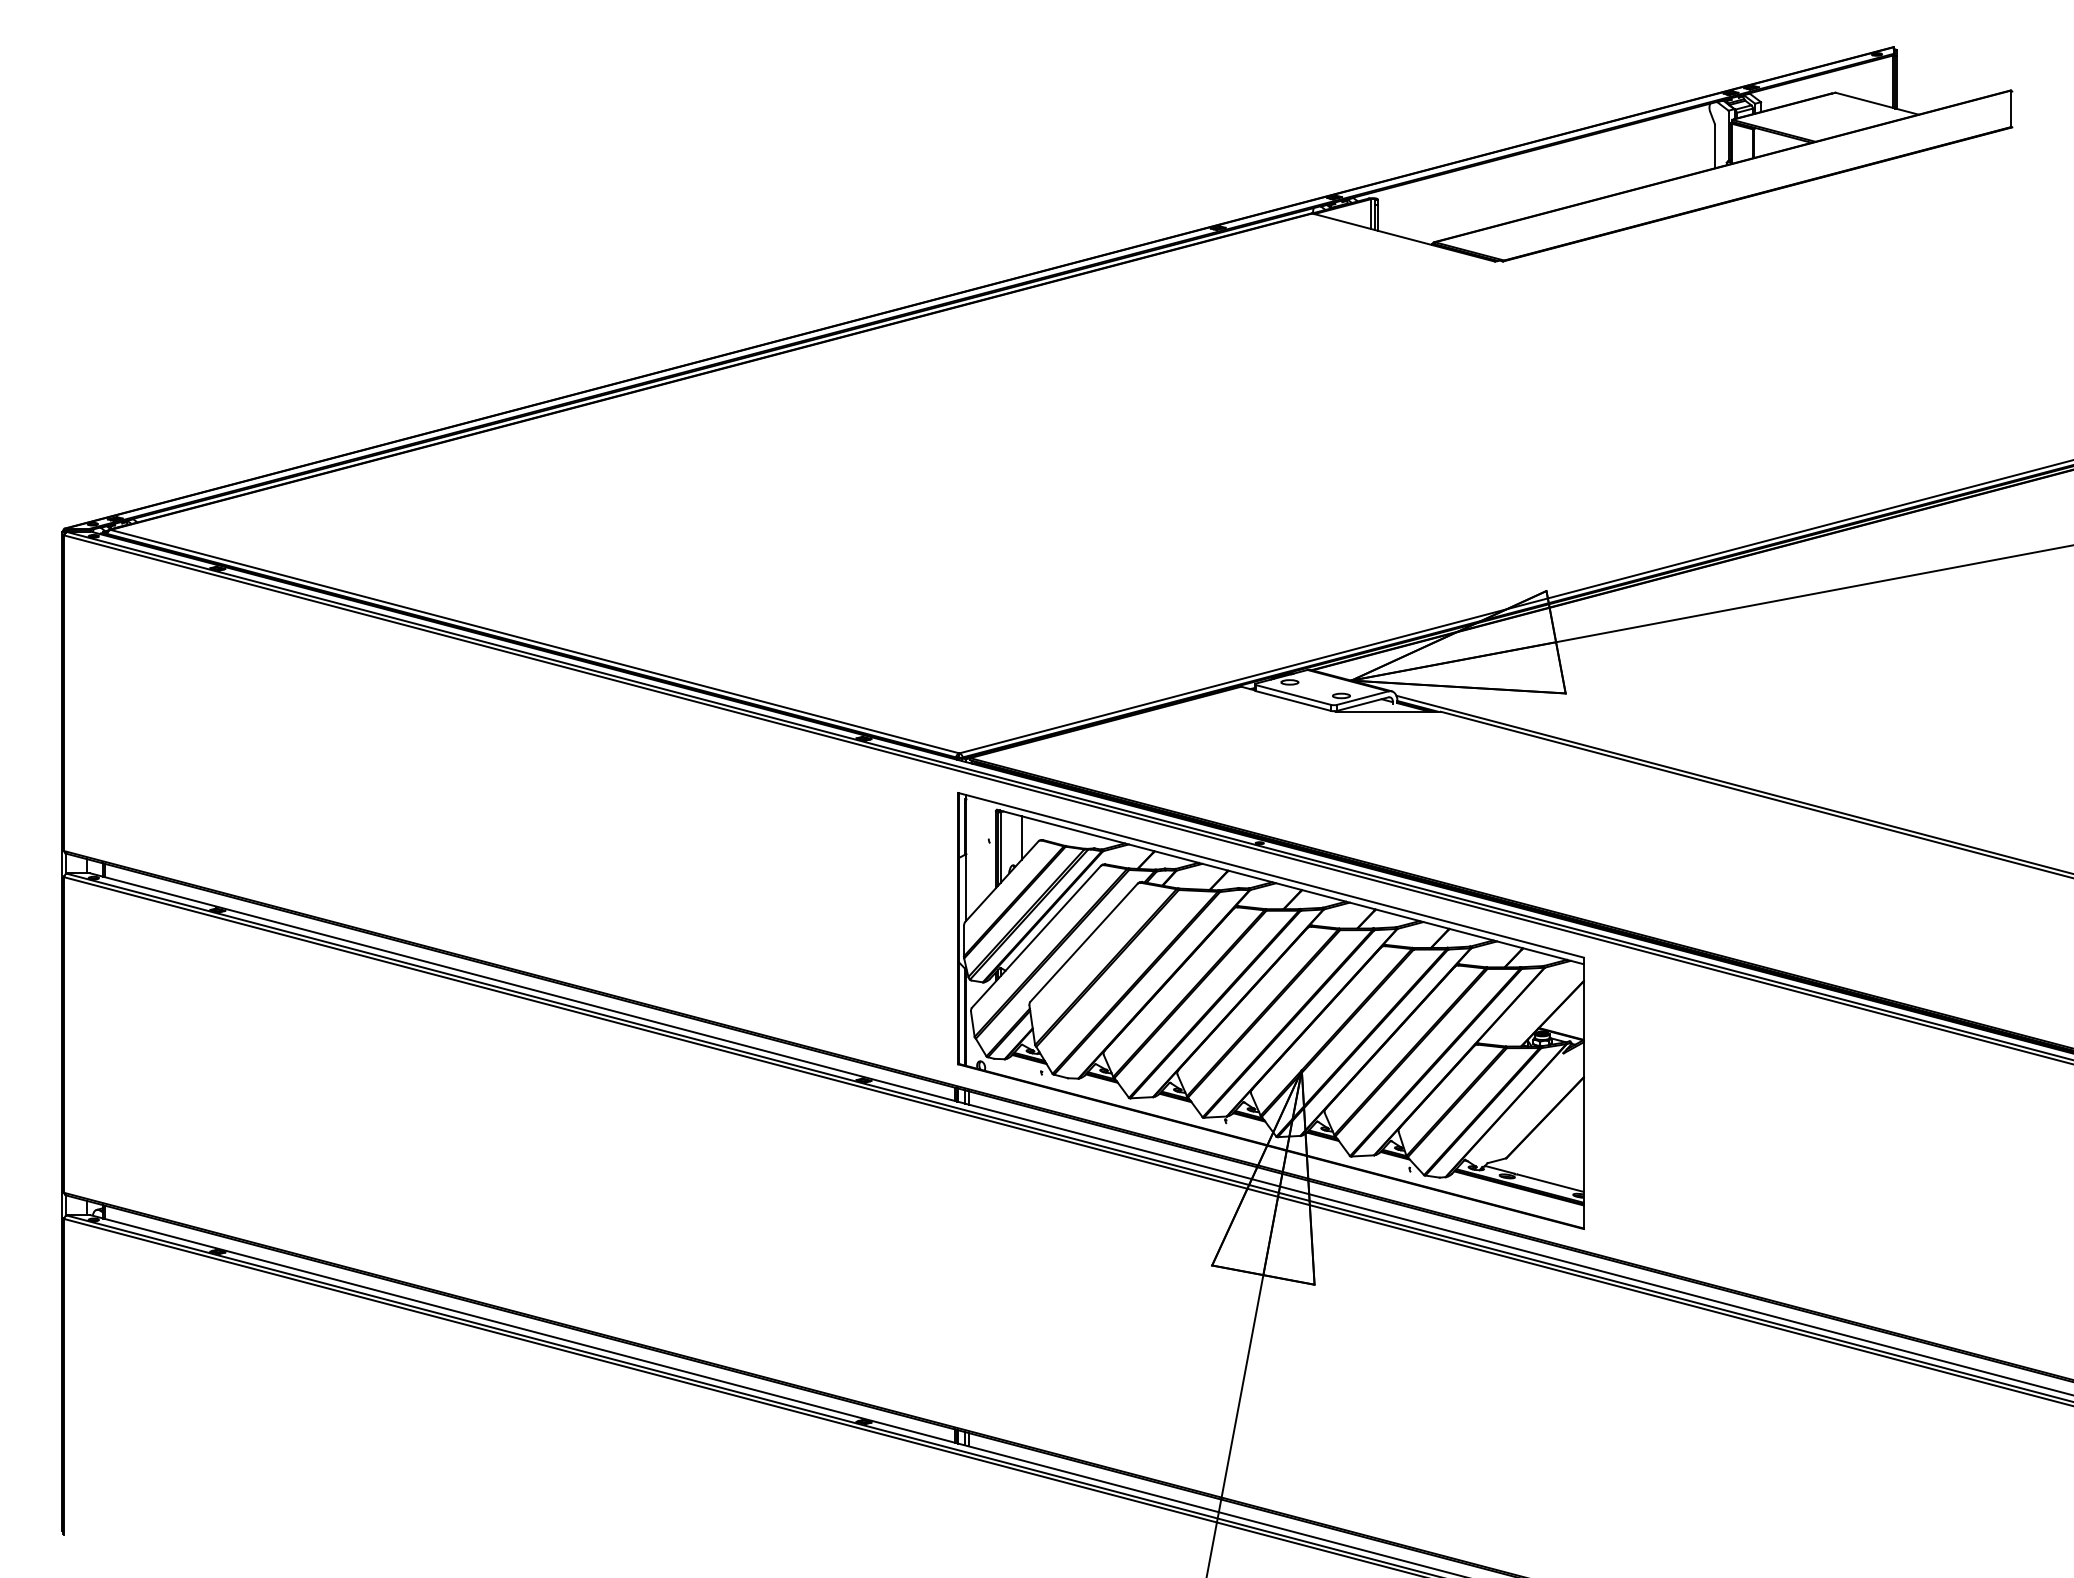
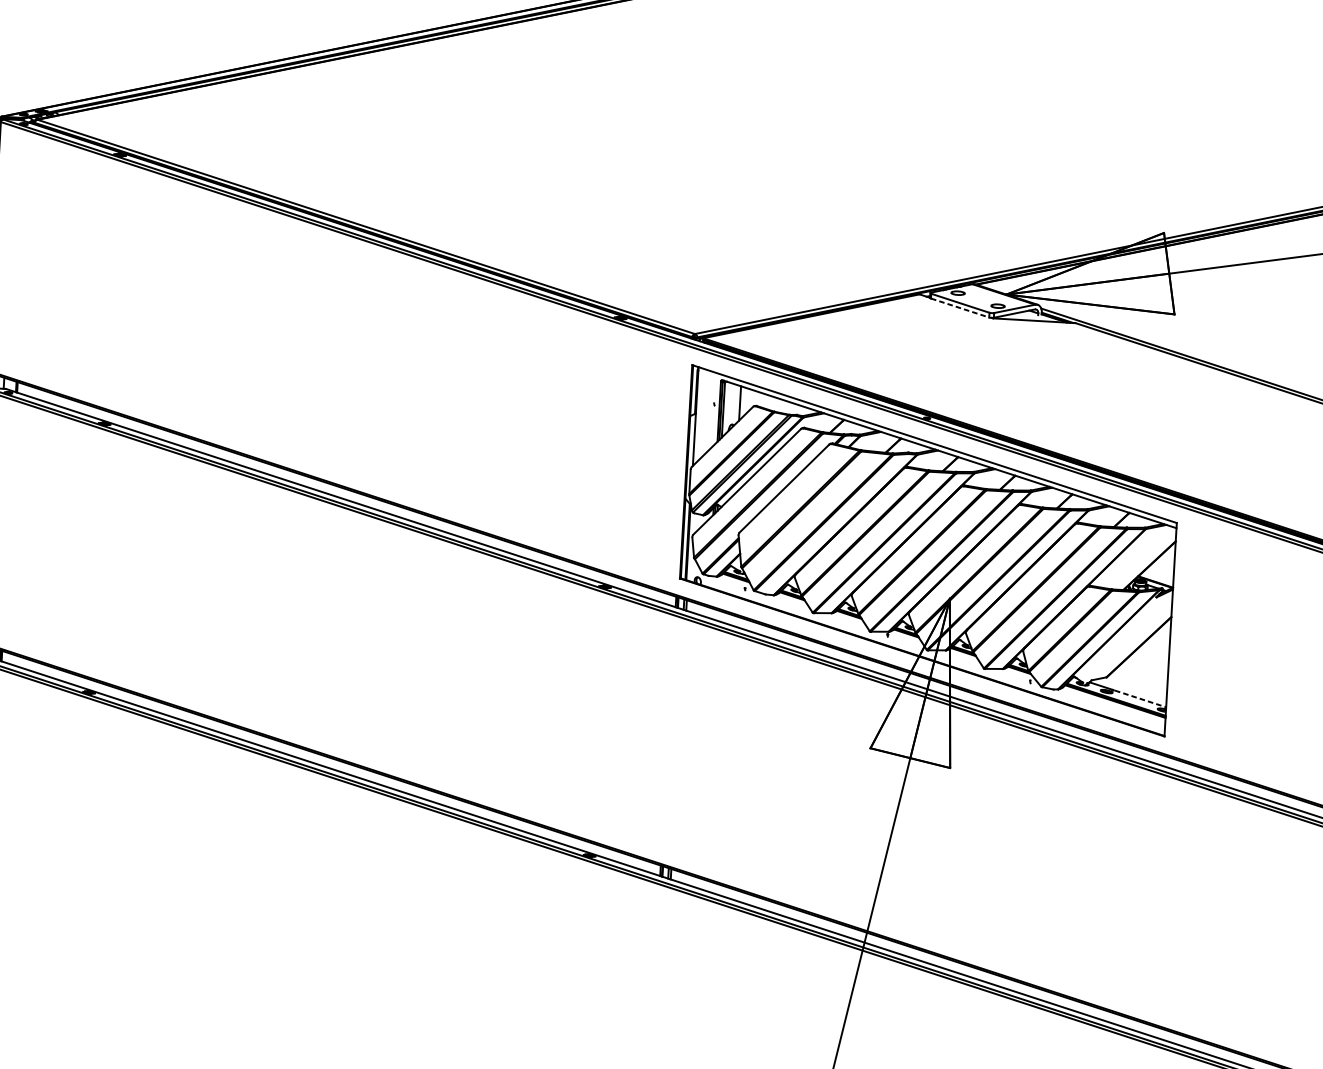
line: (1293, 701) -> (960, 308), solid -> dashed
line: (1551, 1183) -> (1141, 699), solid -> dashed

